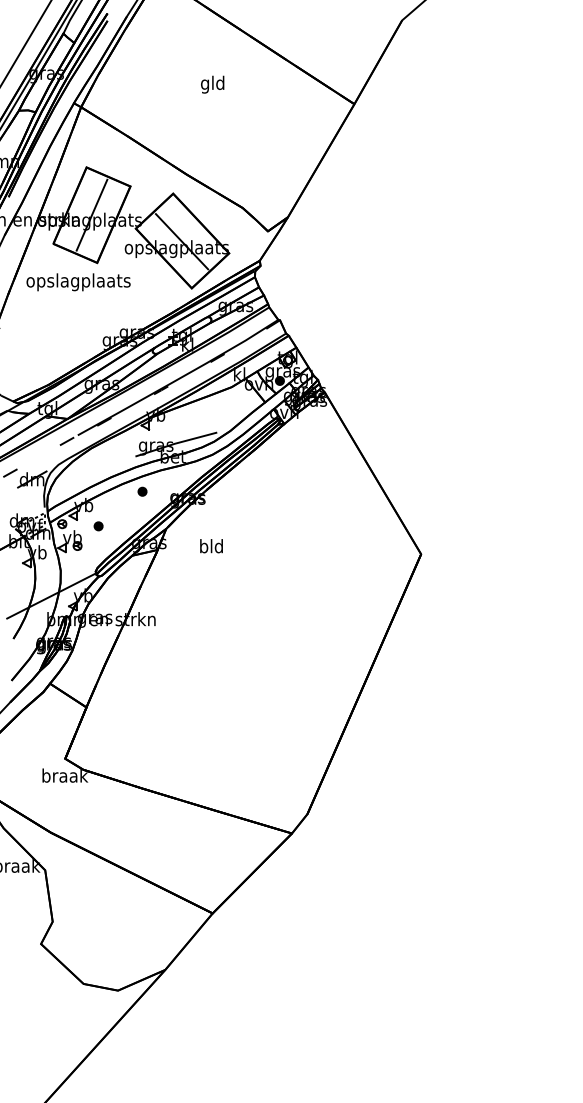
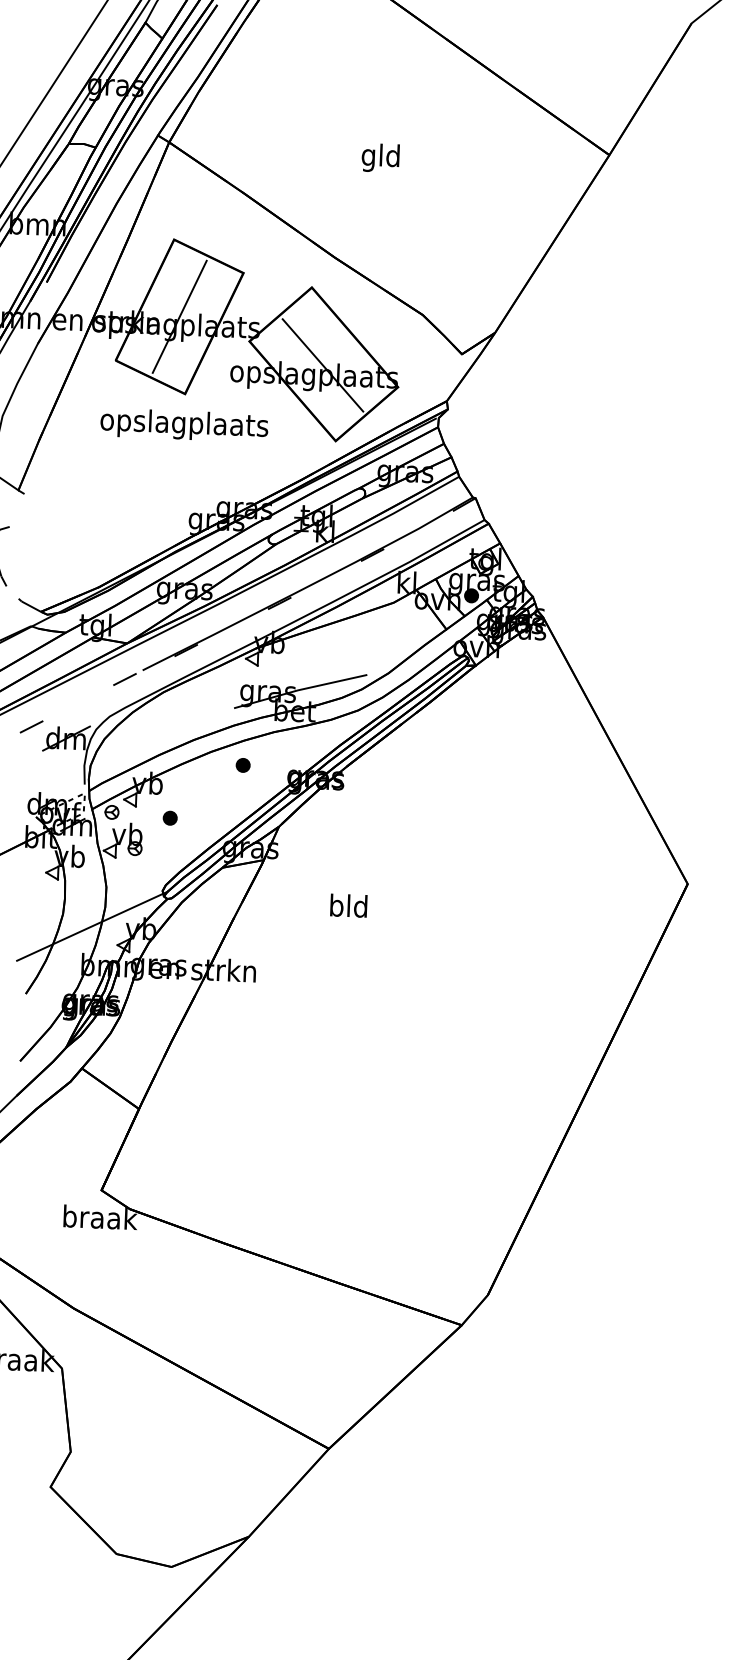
text: (212, 84) -> (380, 157), moved
text: (78, 282) -> (184, 425), moved
text: (211, 546) -> (348, 906), moved

